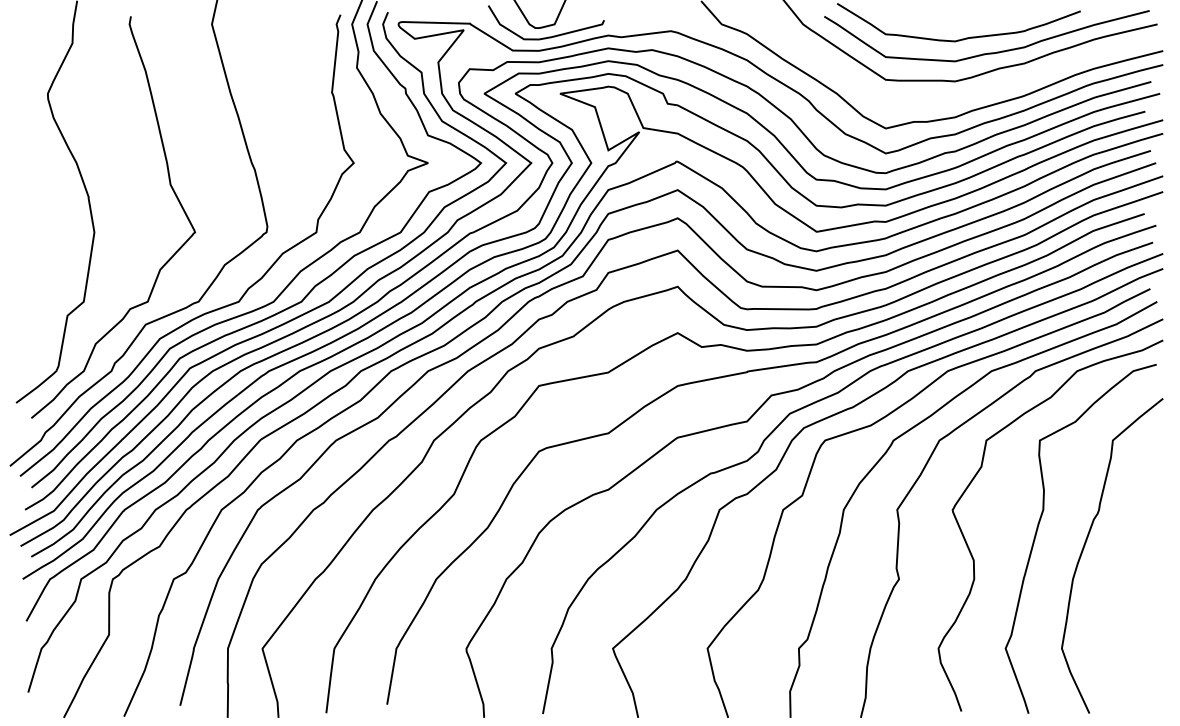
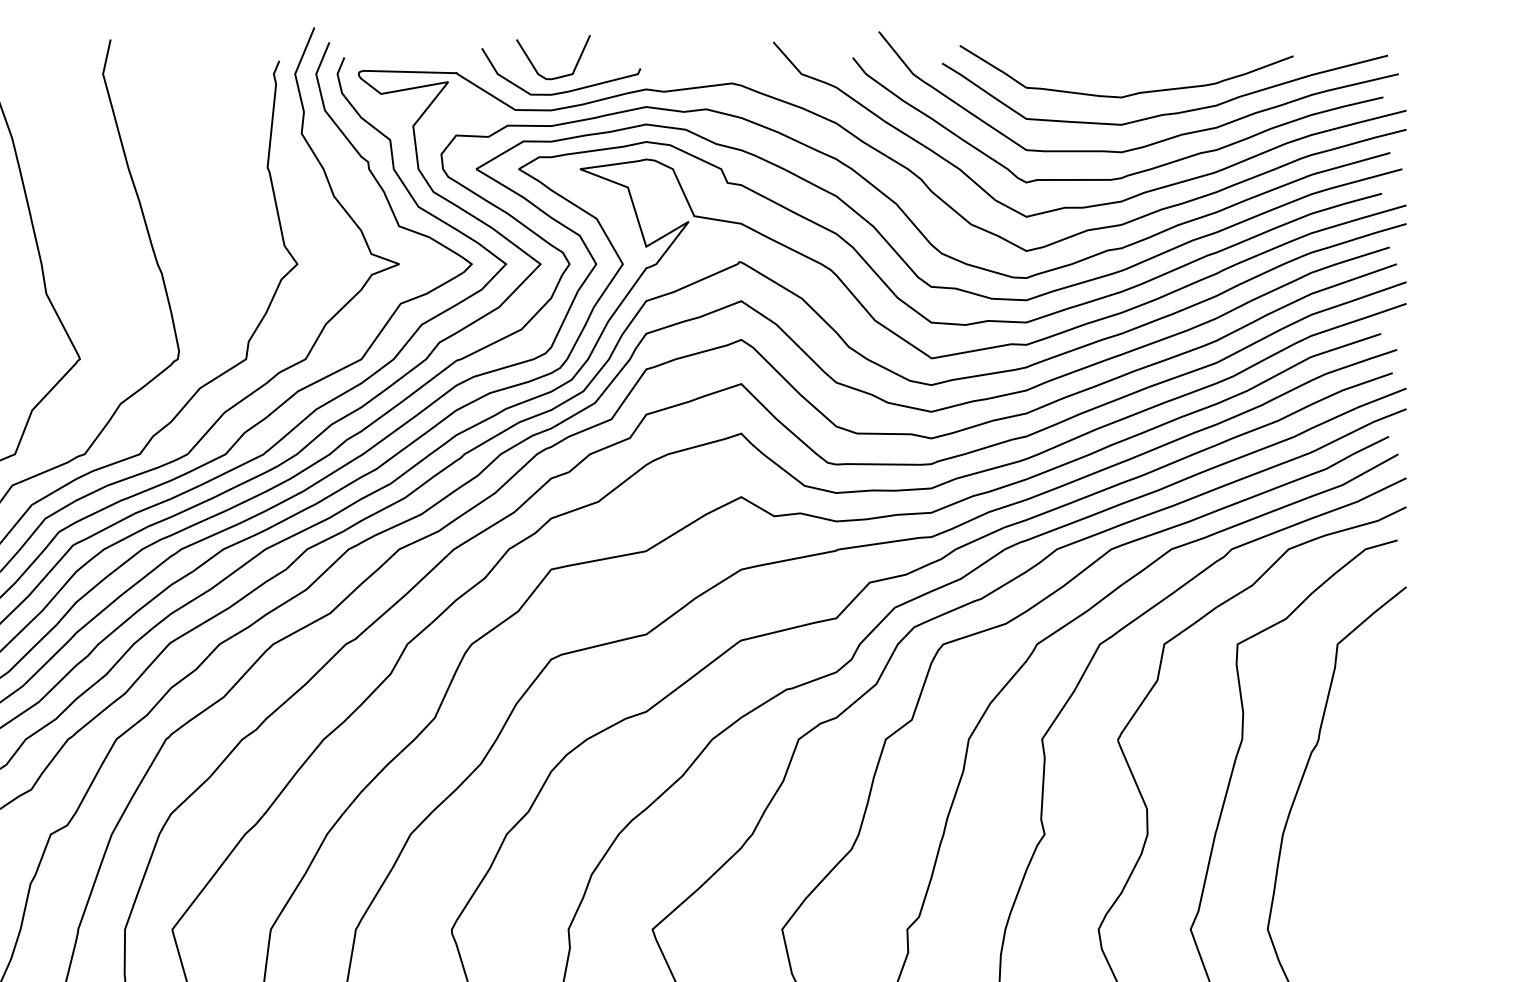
curve: (965, 95) -> (1135, 171), added

